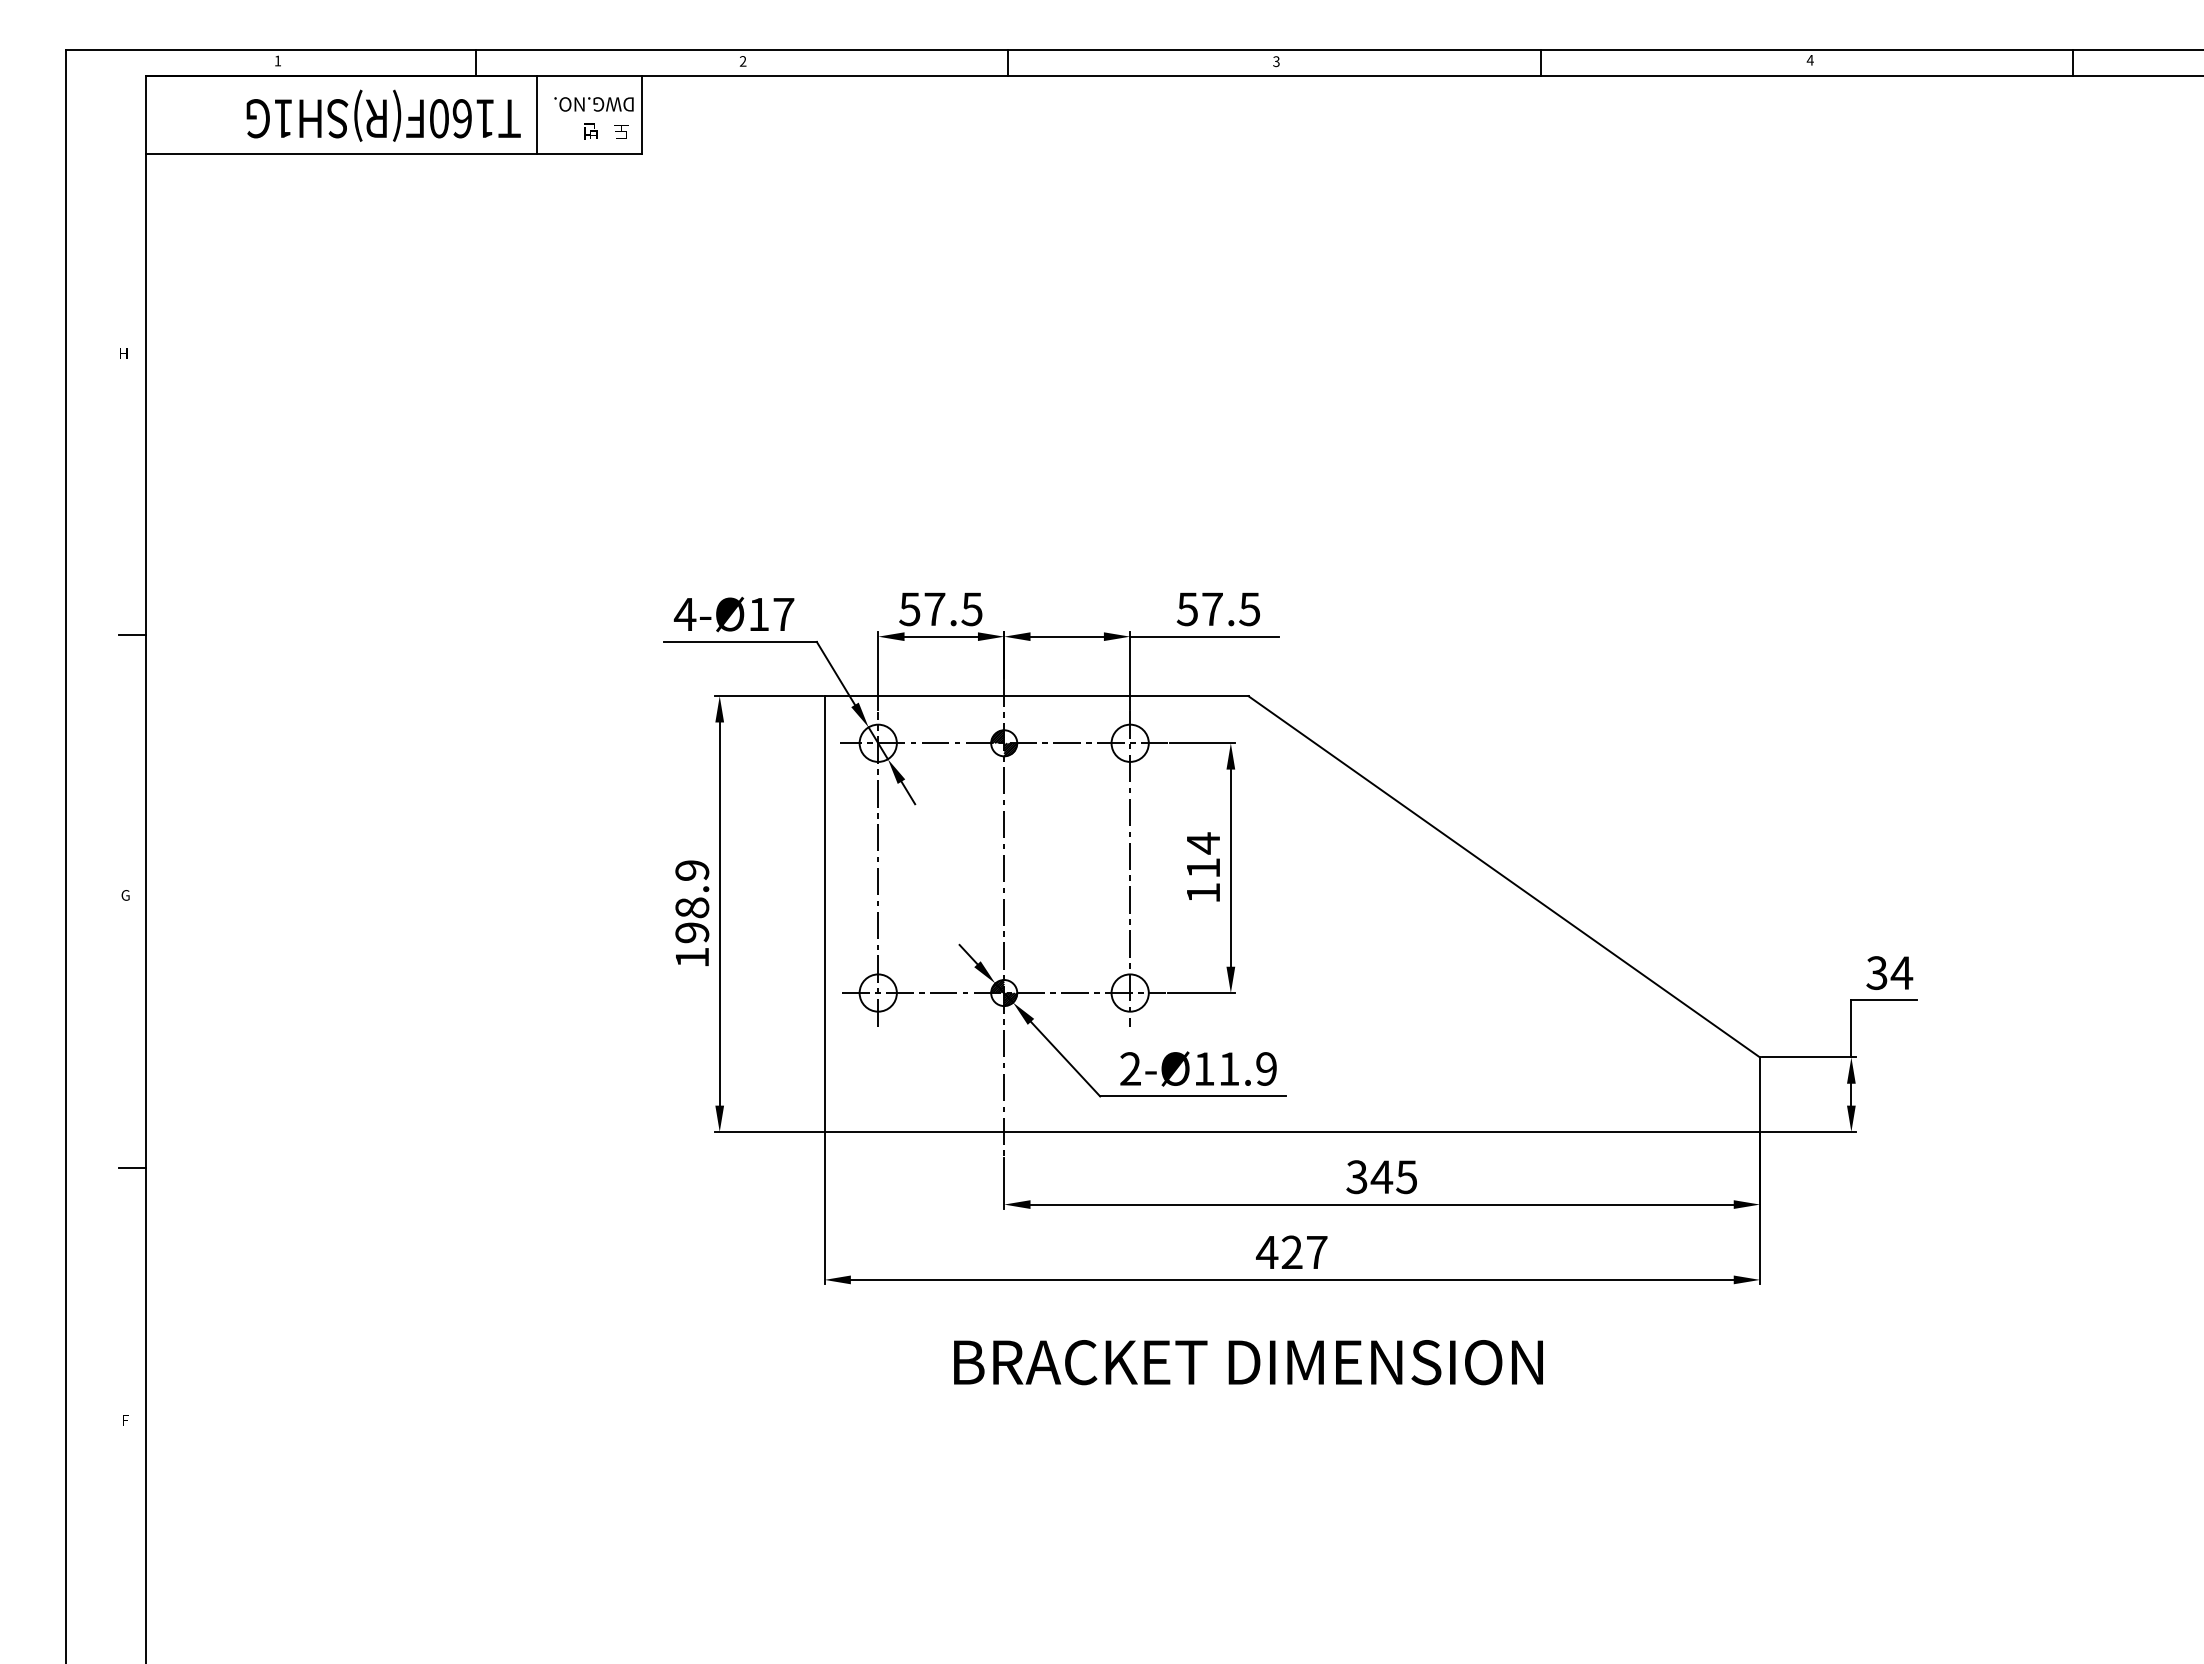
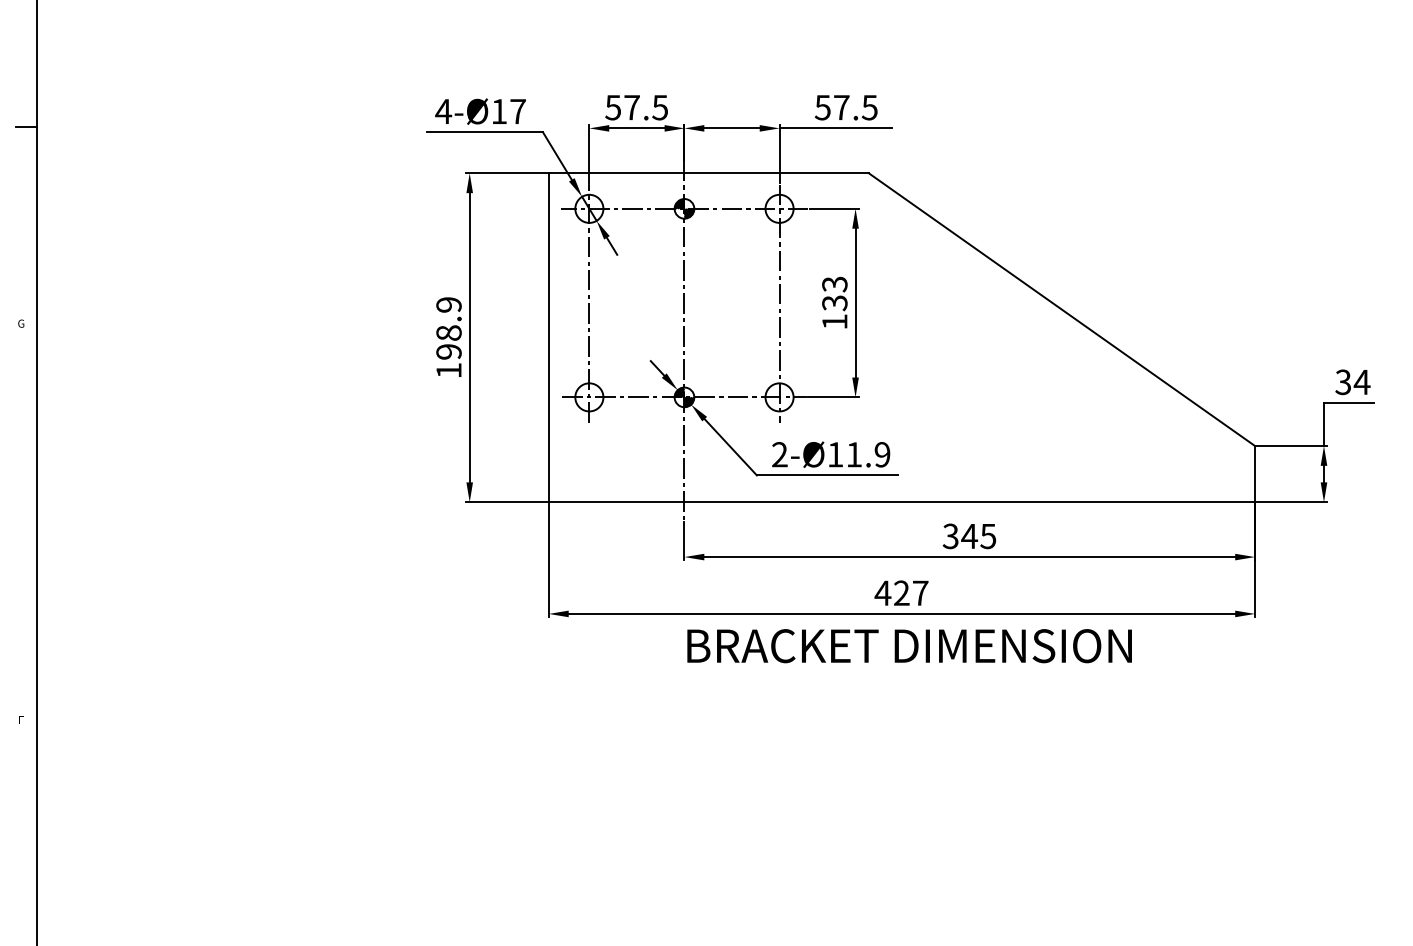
text: (1203, 855) -> (834, 293), 114 -> 133
line: (132, 1167) -> (26, 529), removed
text: (1248, 1362) -> (909, 646), moved

